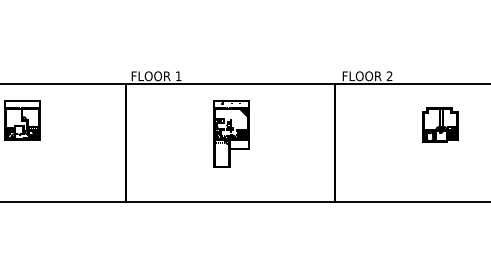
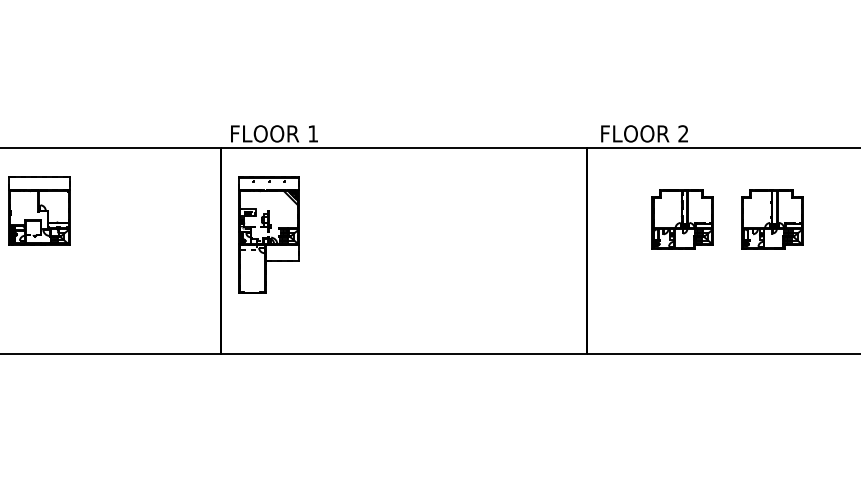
part: (389, 124) -> (683, 218), added
part: (231, 133) -> (269, 234), moved

